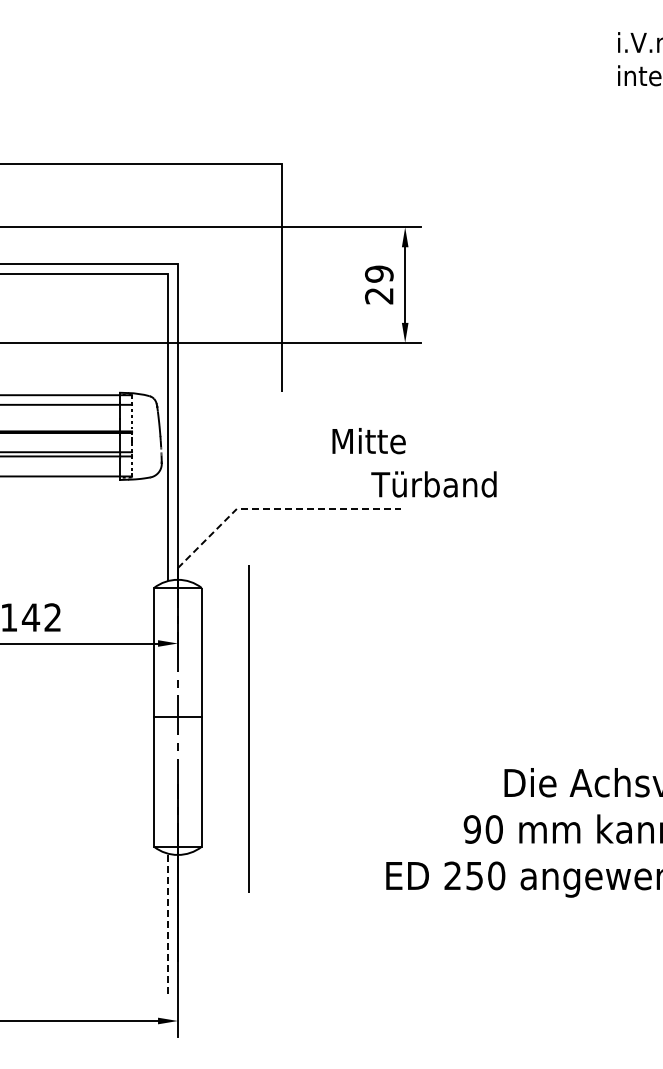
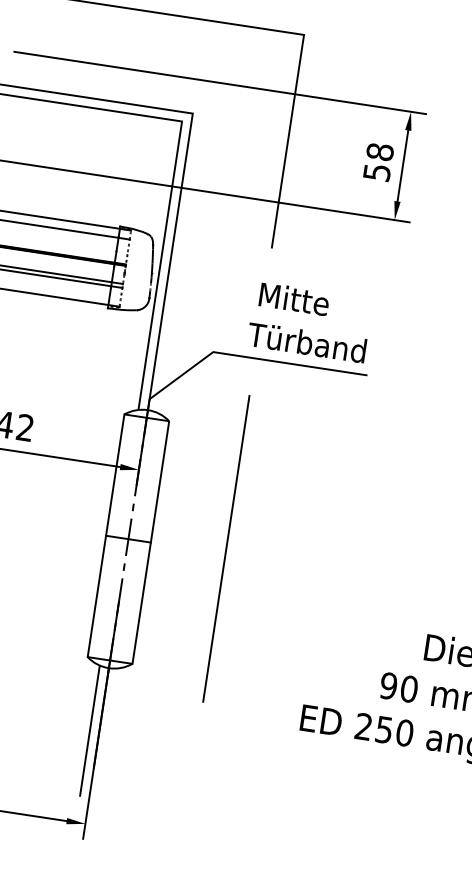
text: (379, 284) -> (378, 161), 29 -> 58
text: (368, 441) -> (293, 299), moved
text: (433, 484) -> (306, 342), moved
line: (276, 509) -> (250, 358), dashed -> solid
line: (248, 728) -> (226, 548), moved
line: (167, 923) -> (89, 730), dashed -> solid

